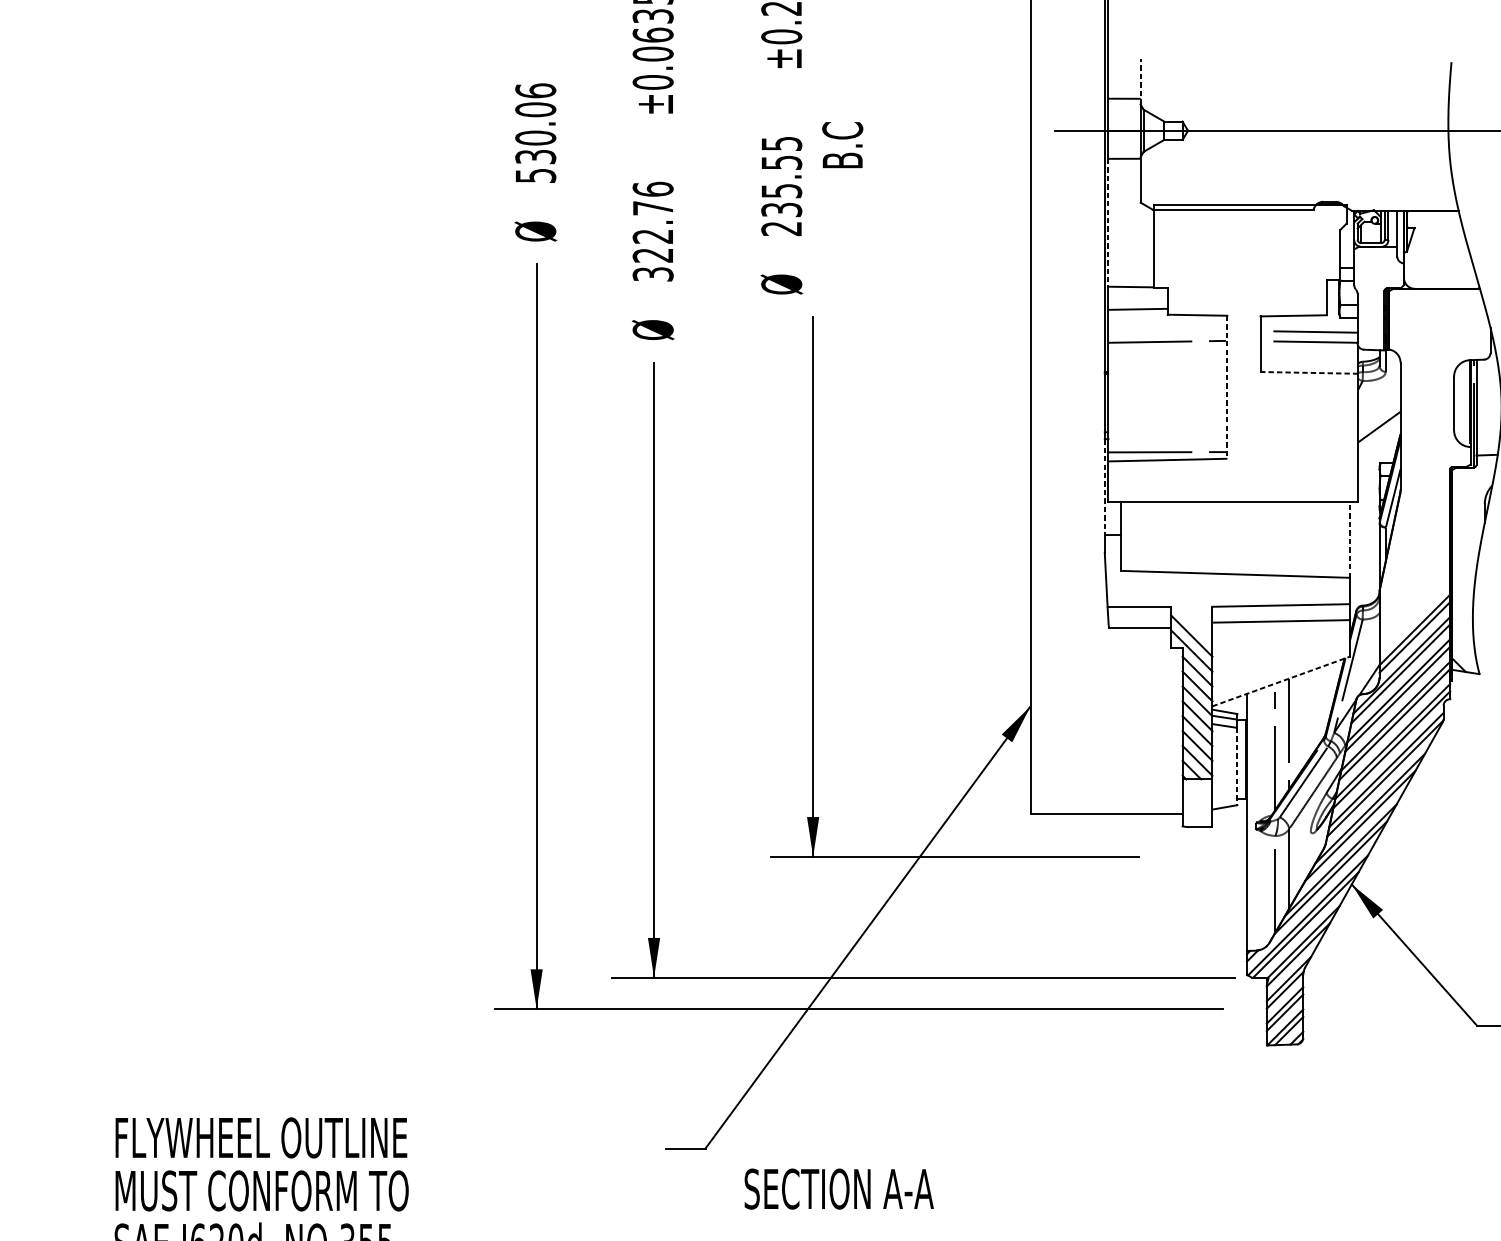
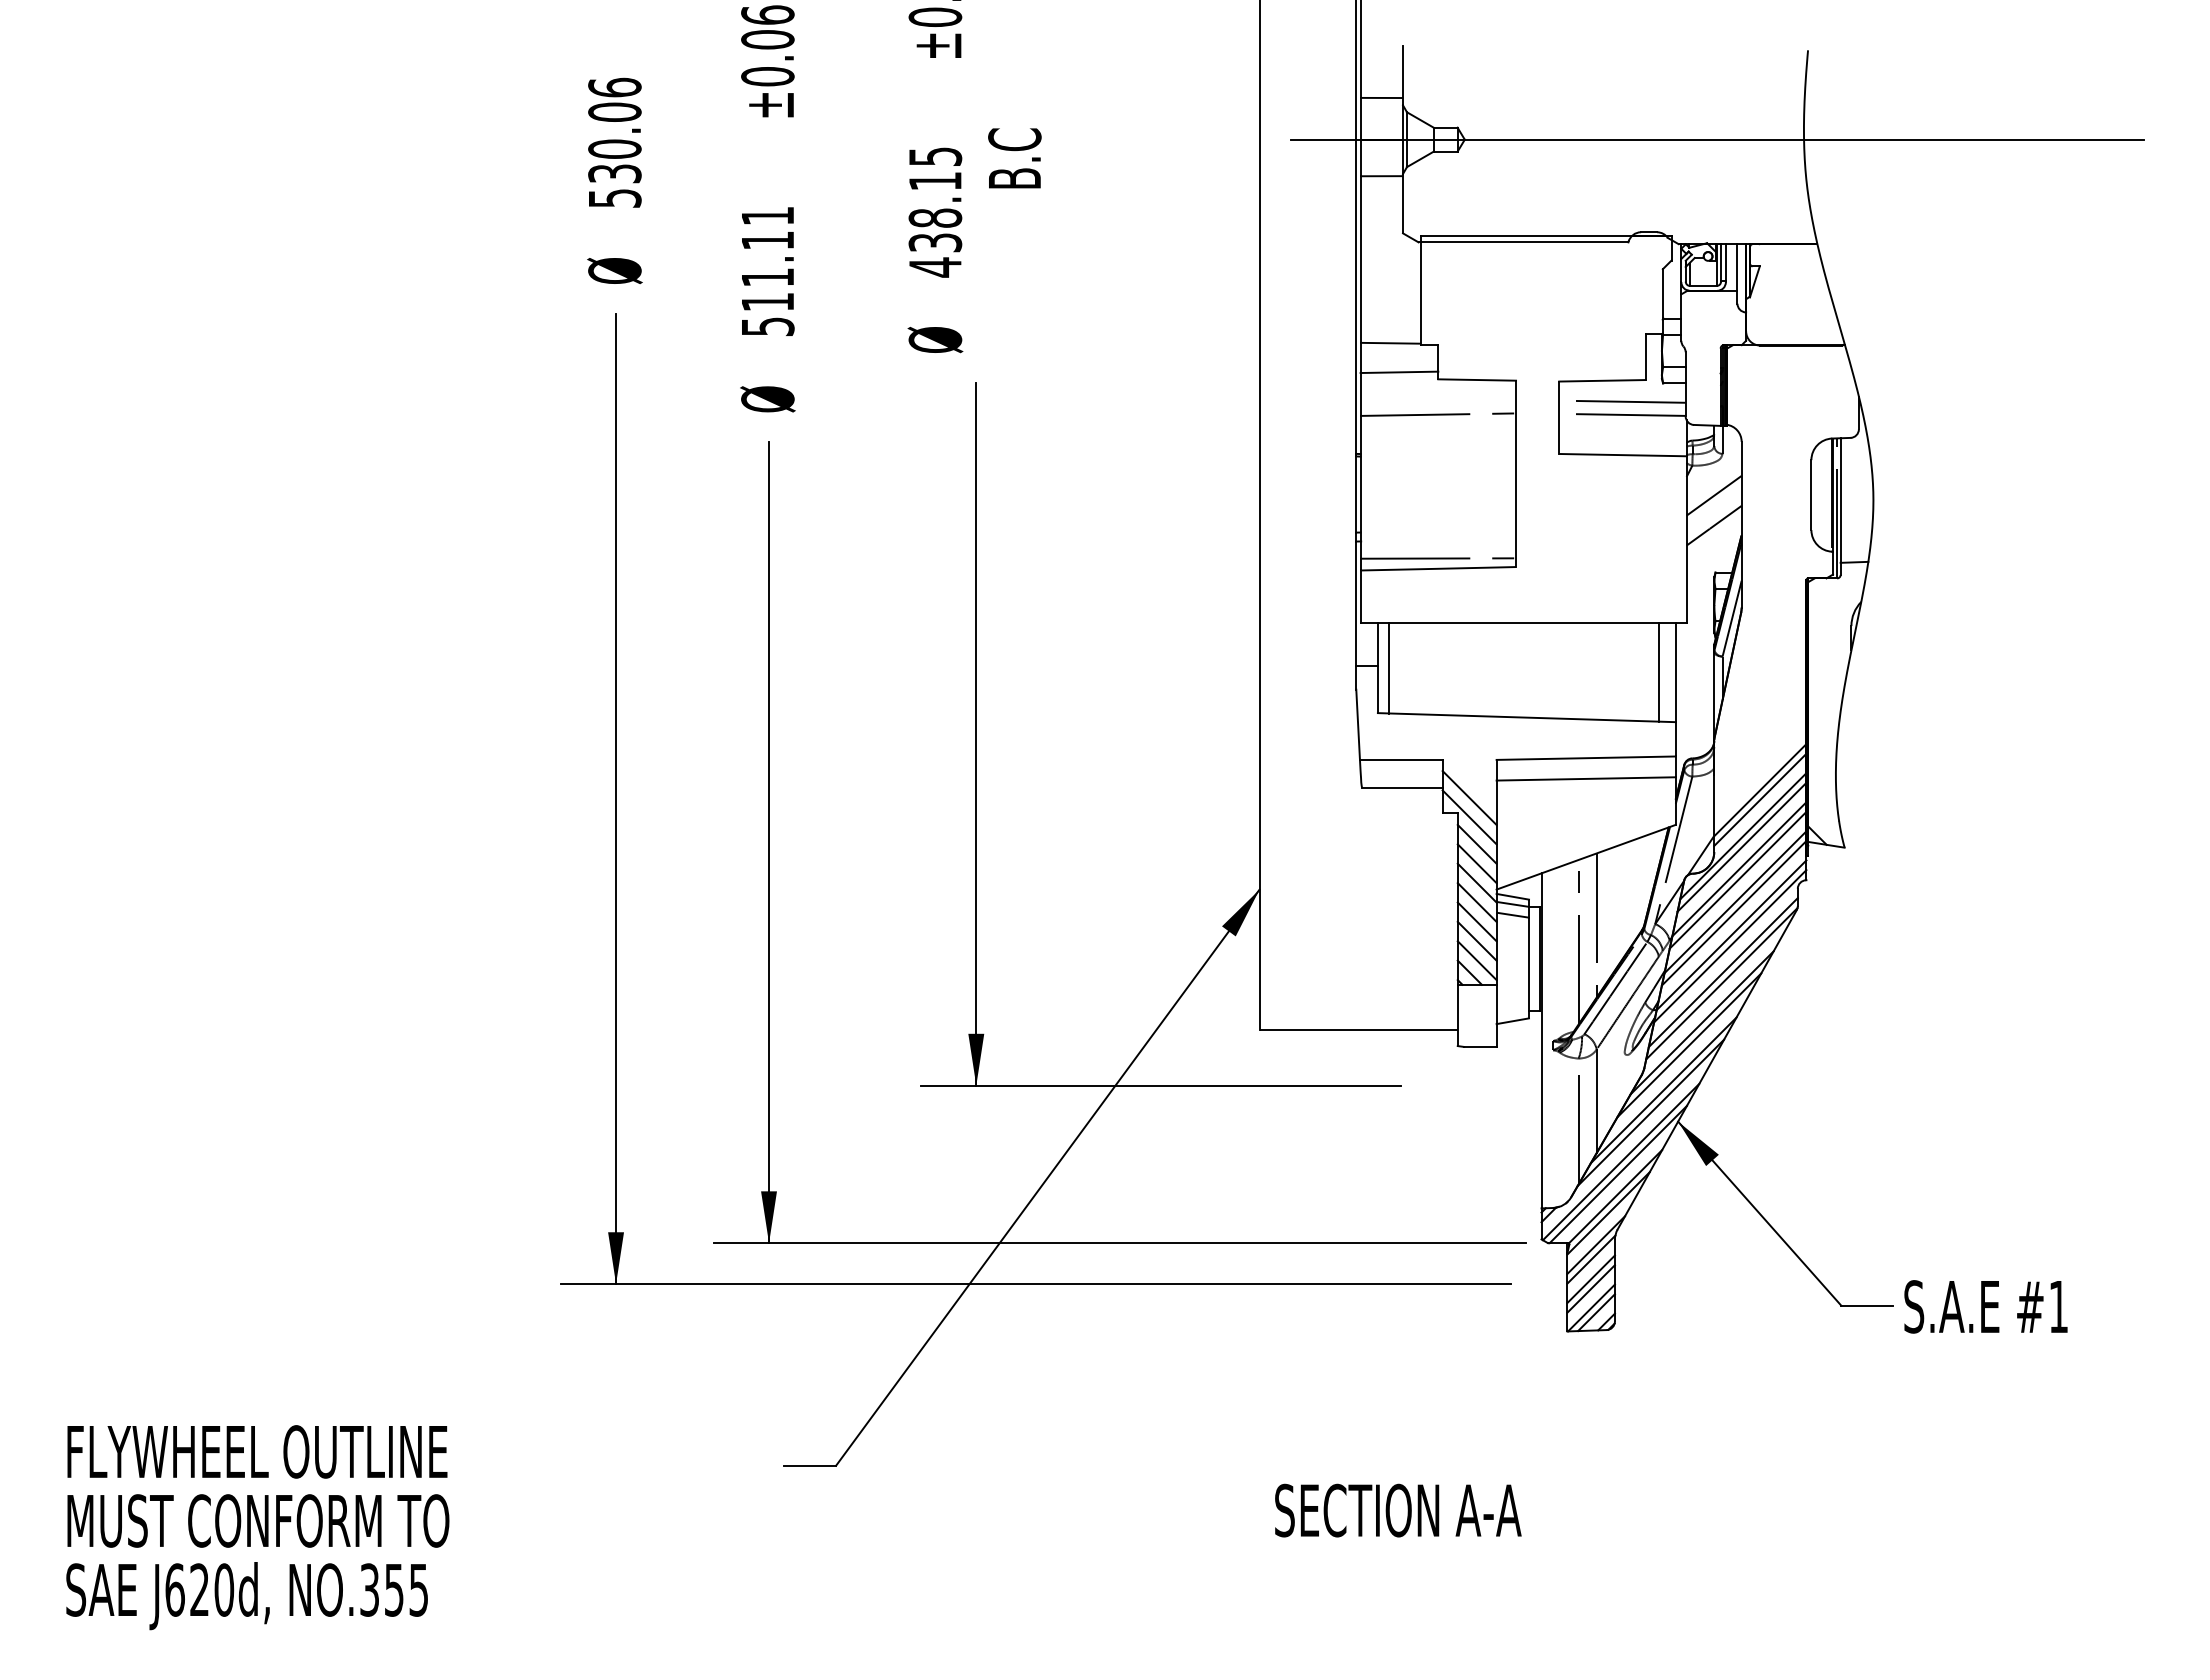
line: (1141, 81) -> (1403, 75), dashed -> solid
text: (781, 195) -> (935, 224), 235.55 -> 438.15
line: (1108, 223) -> (1360, 260), dashed -> solid
text: (652, 231) -> (767, 270), 322.76 -> 511.11
line: (1308, 373) -> (1621, 455), dashed -> solid
line: (1227, 387) -> (1516, 474), dashed -> solid
line: (1378, 403) -> (1713, 495), added
line: (1104, 487) -> (1356, 604), dashed -> solid
line: (1129, 536) -> (1388, 668), added
line: (1336, 539) -> (1658, 672), added
line: (1349, 539) -> (1675, 672), dashed -> solid
line: (1281, 681) -> (1586, 857), dashed -> solid
line: (1237, 766) -> (1529, 968), dashed -> solid
text: (839, 1189) -> (1398, 1510), moved

